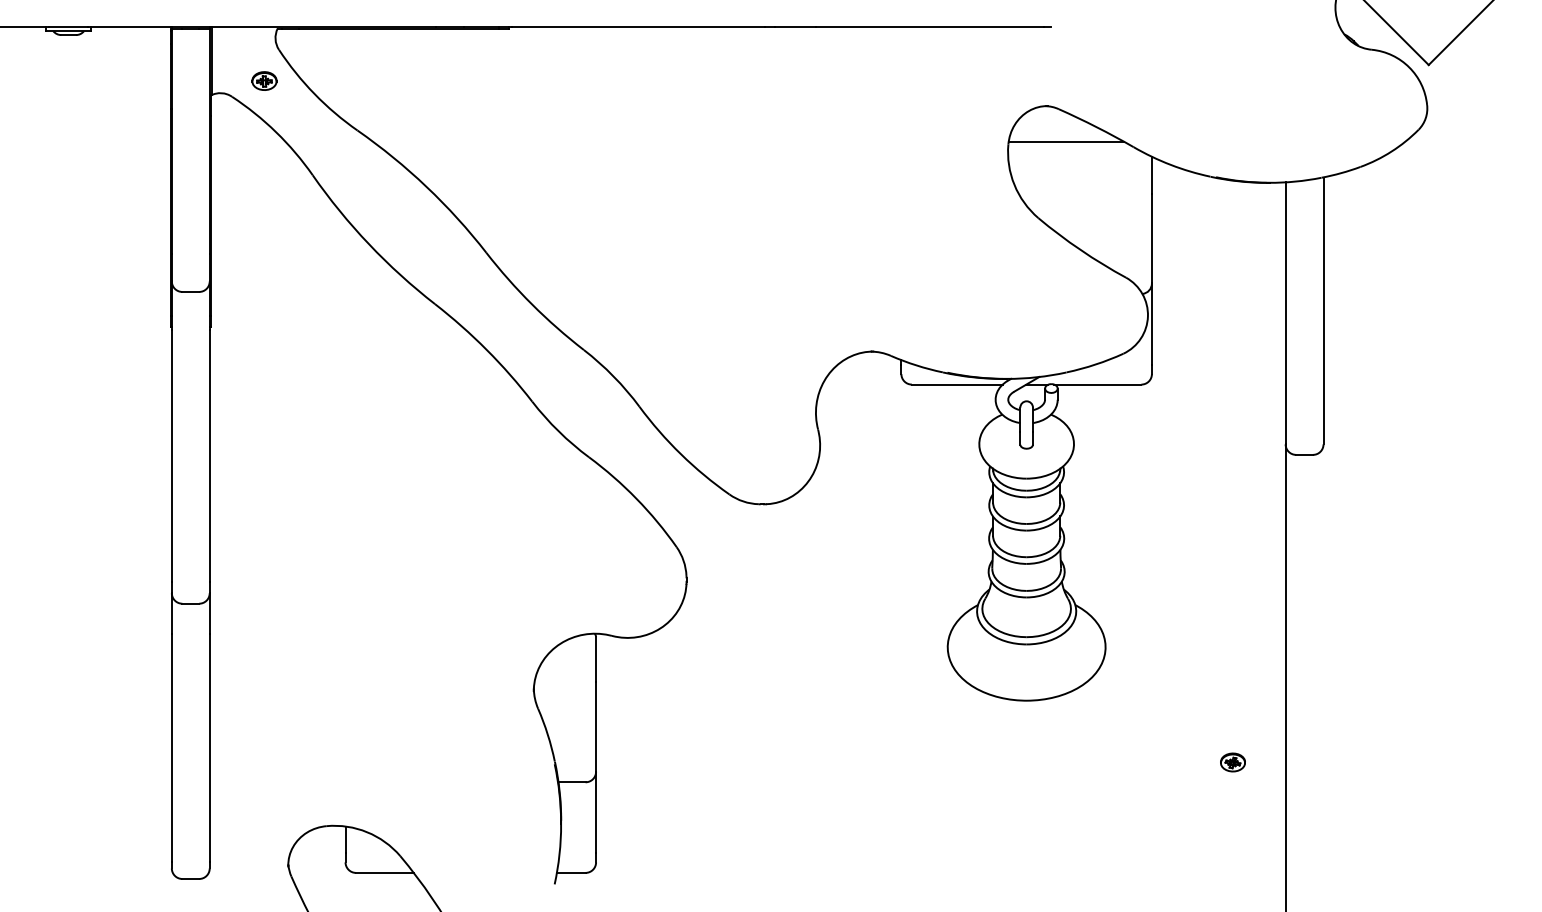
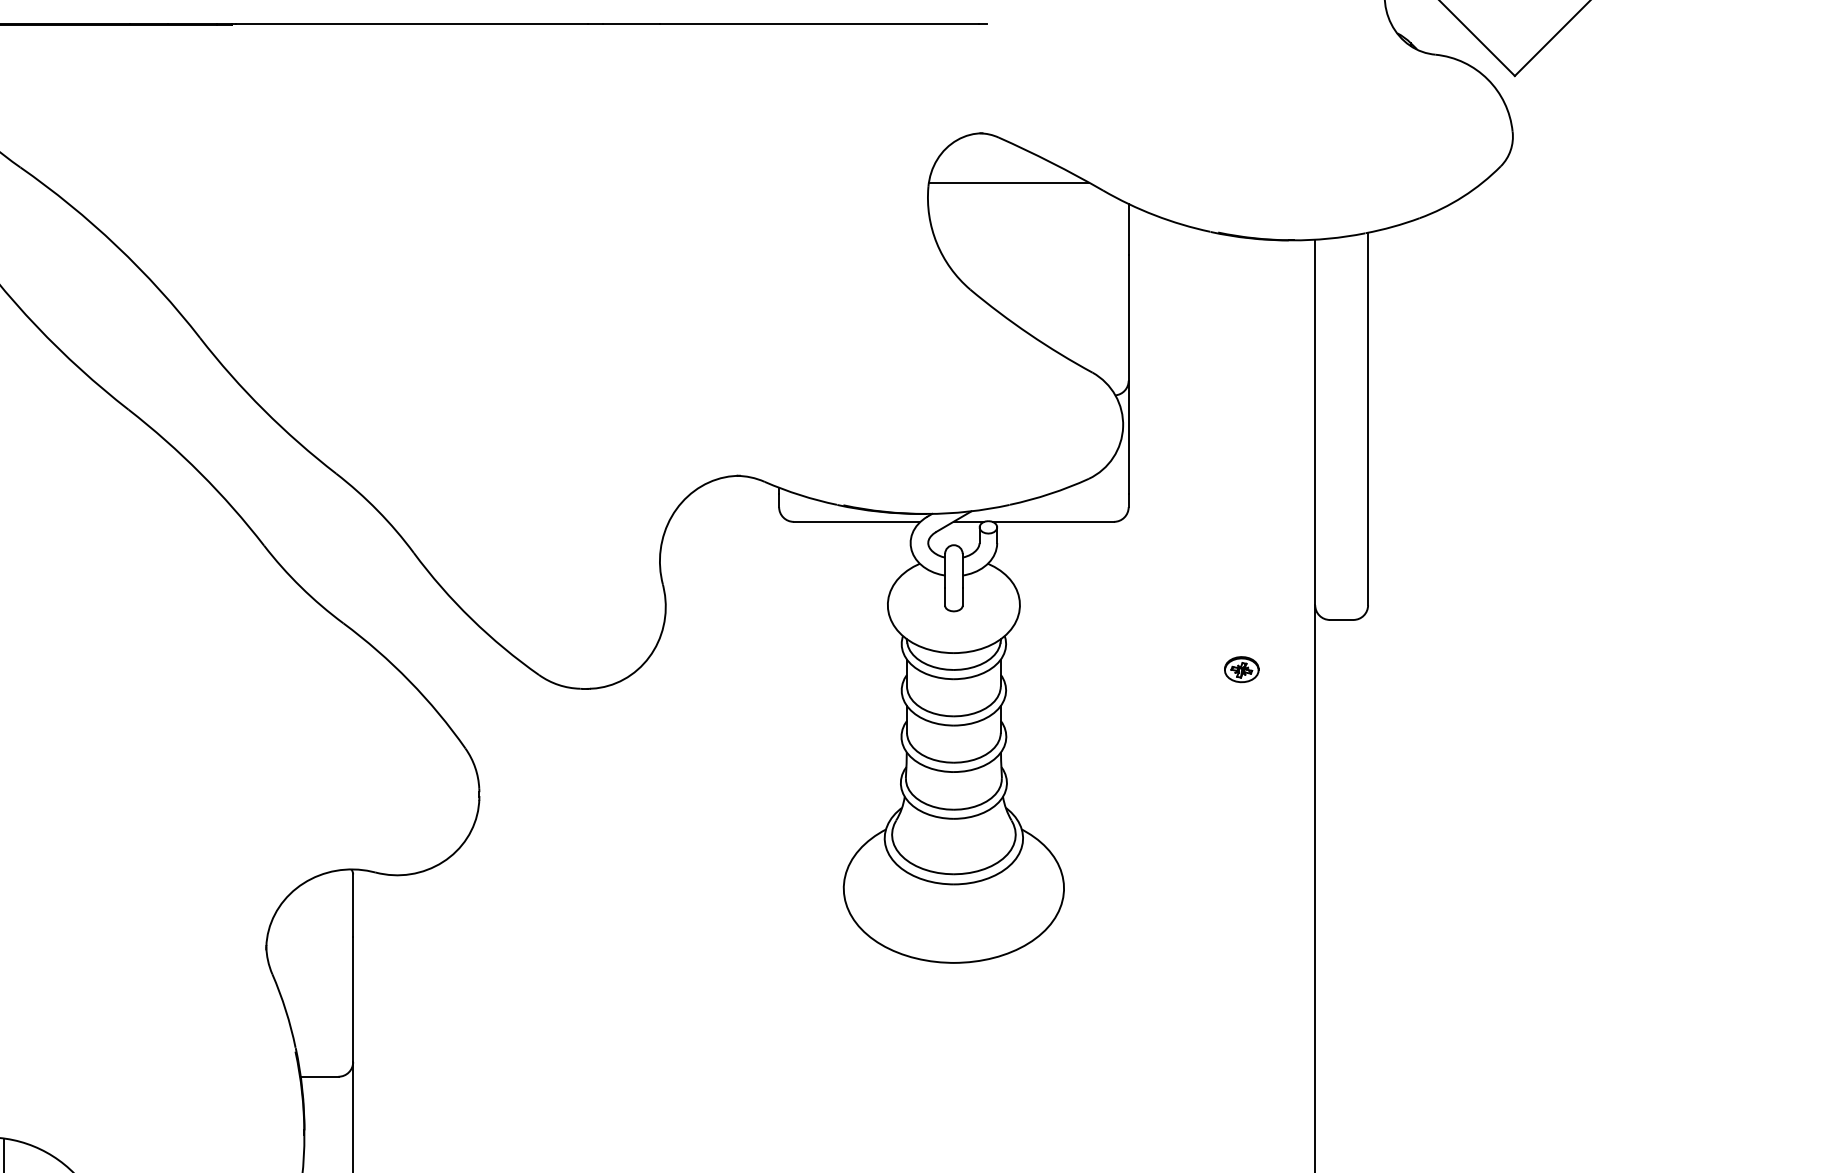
part: (1232, 762) -> (1241, 669), moved

